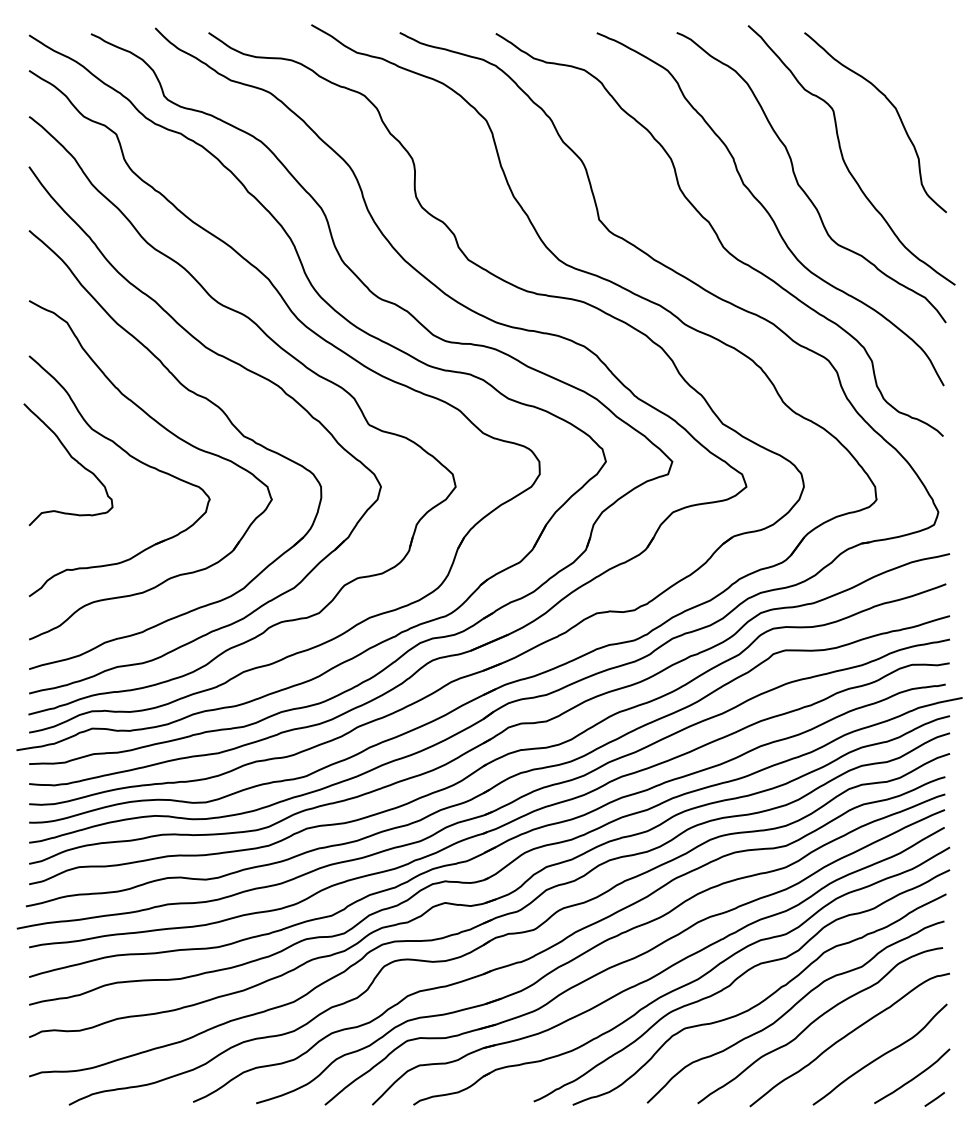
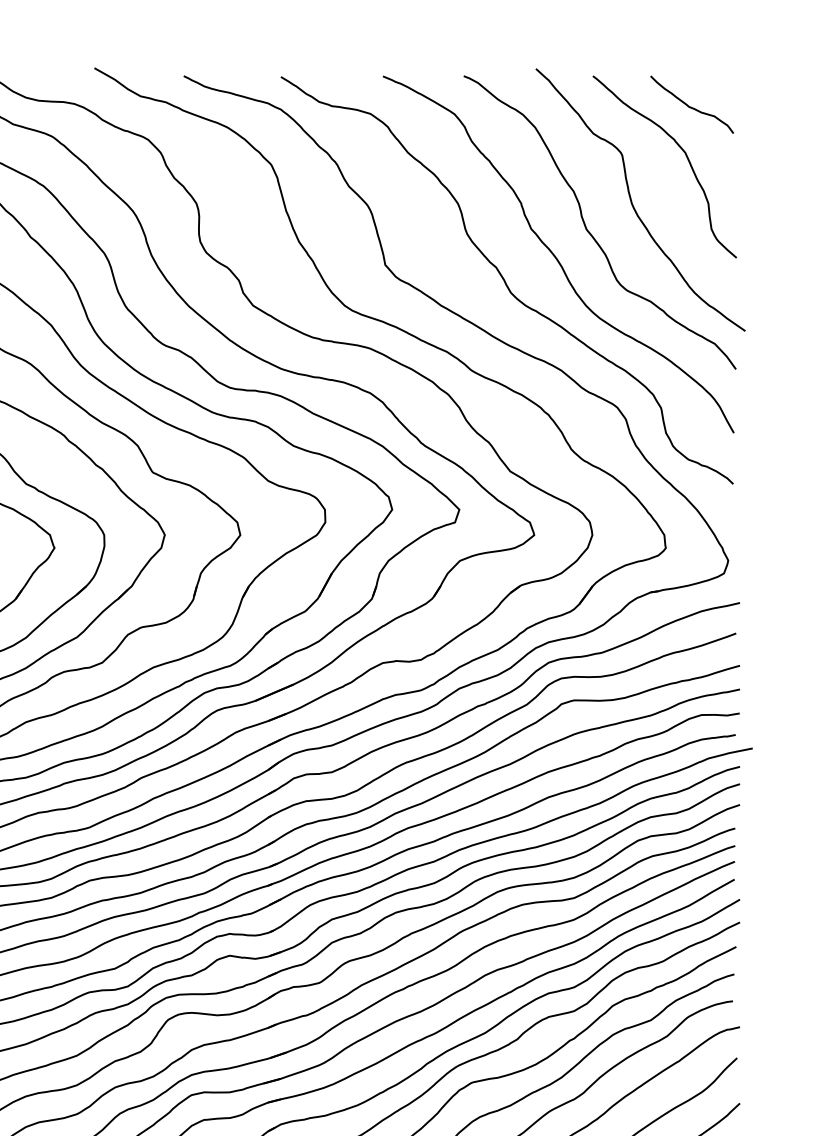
curve: (900, 62) -> (689, 106), added

